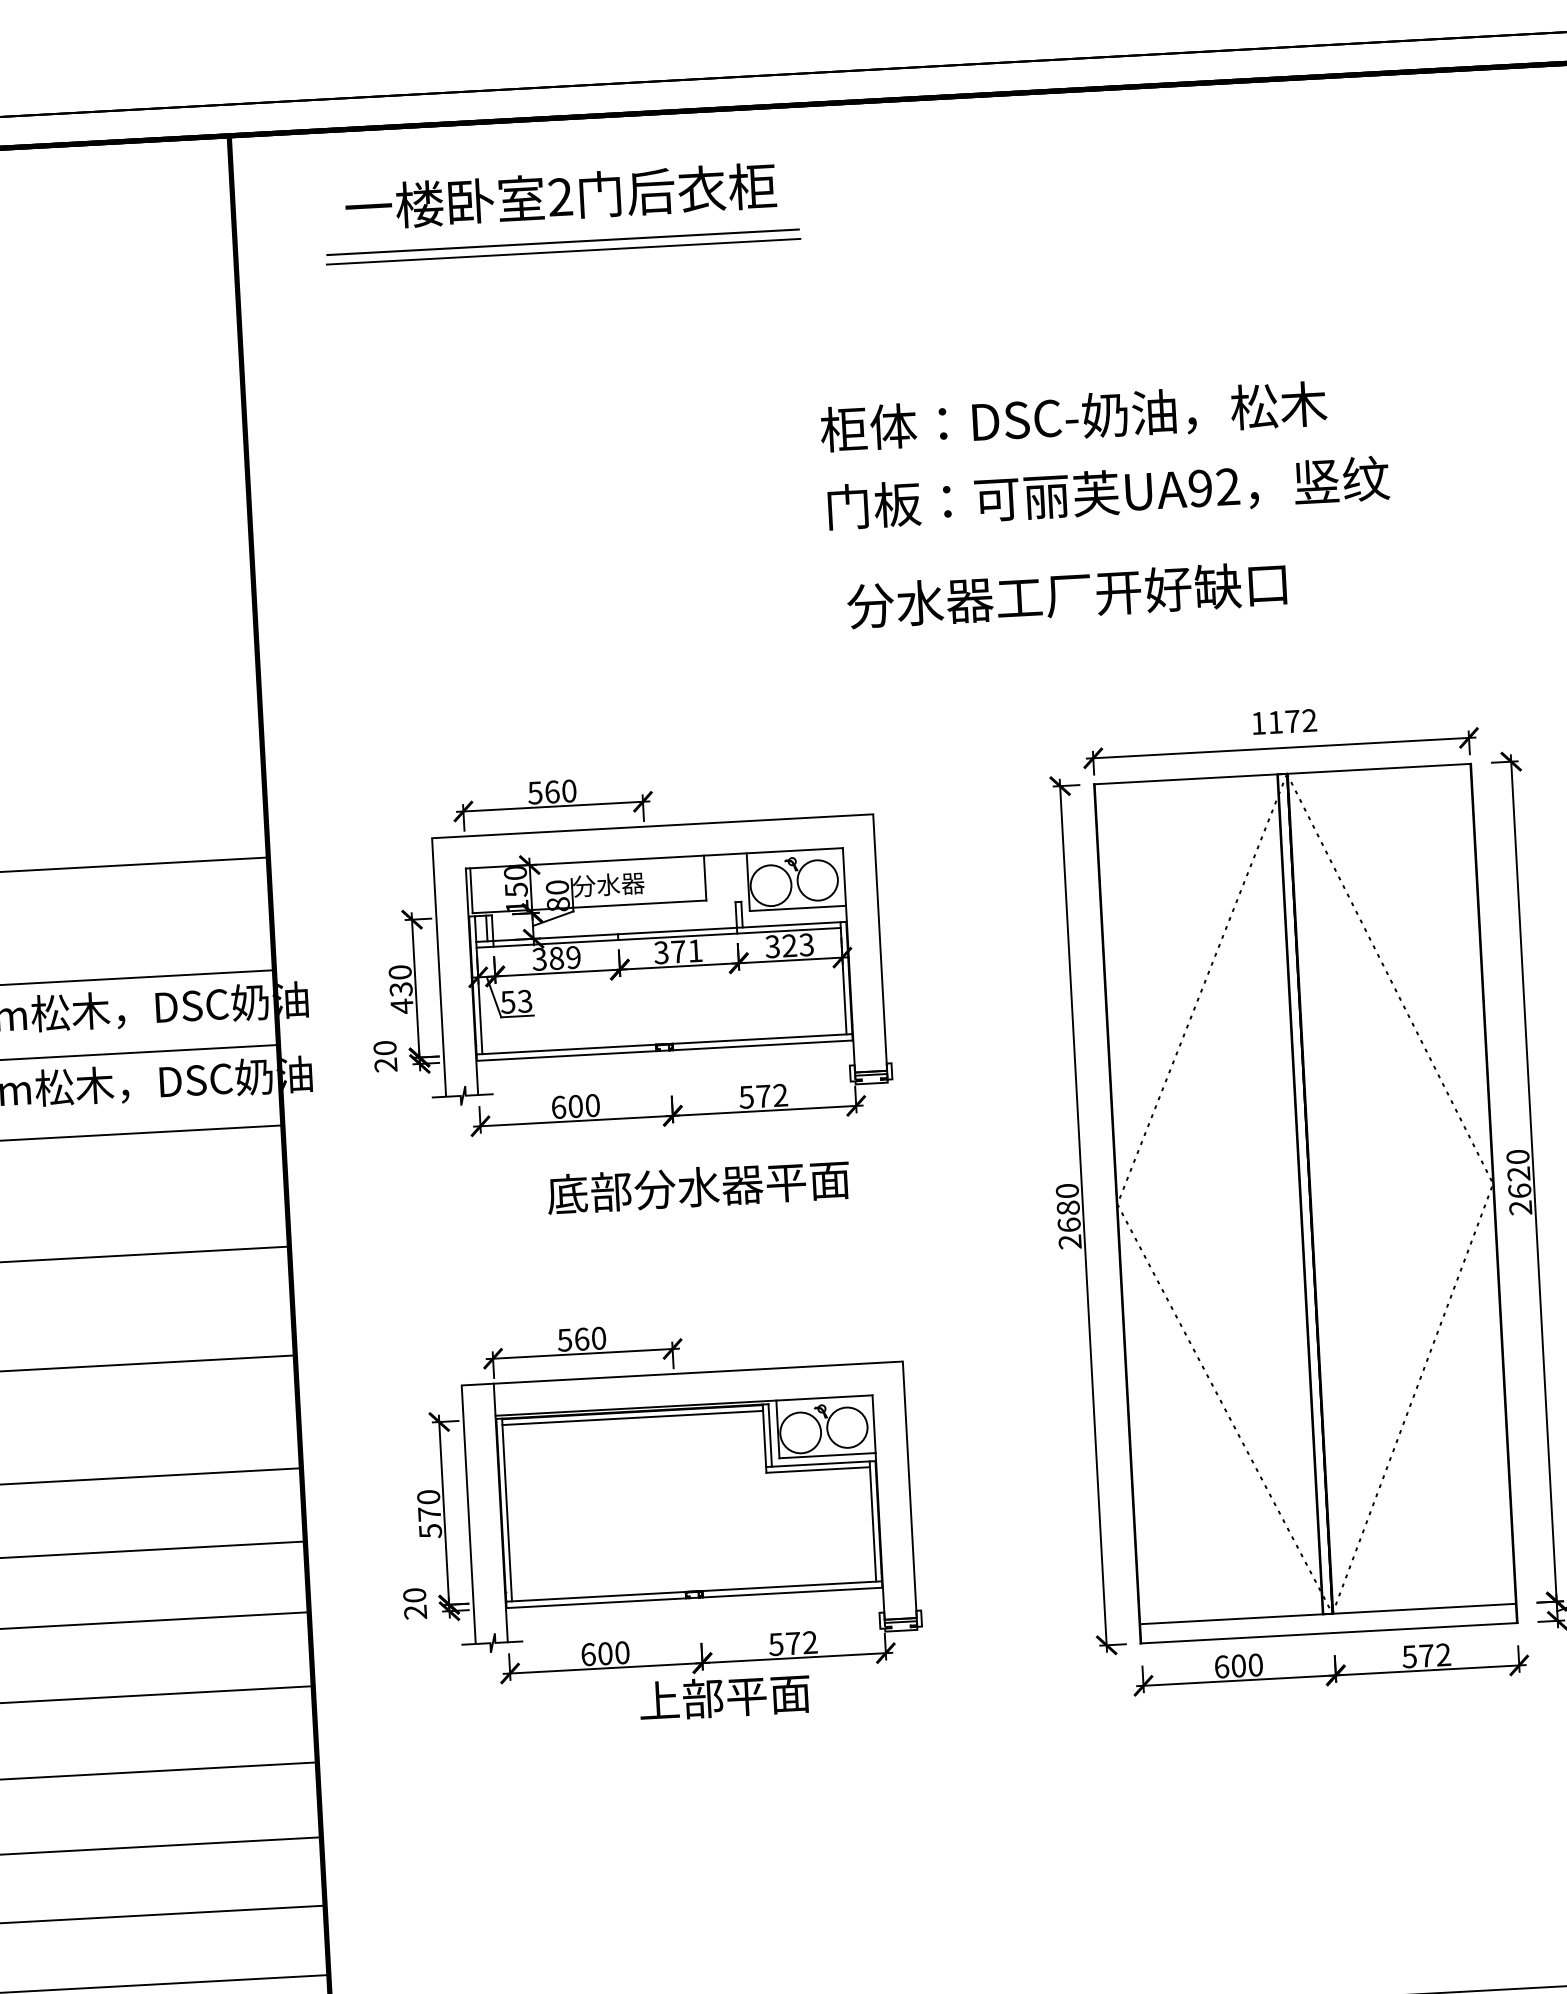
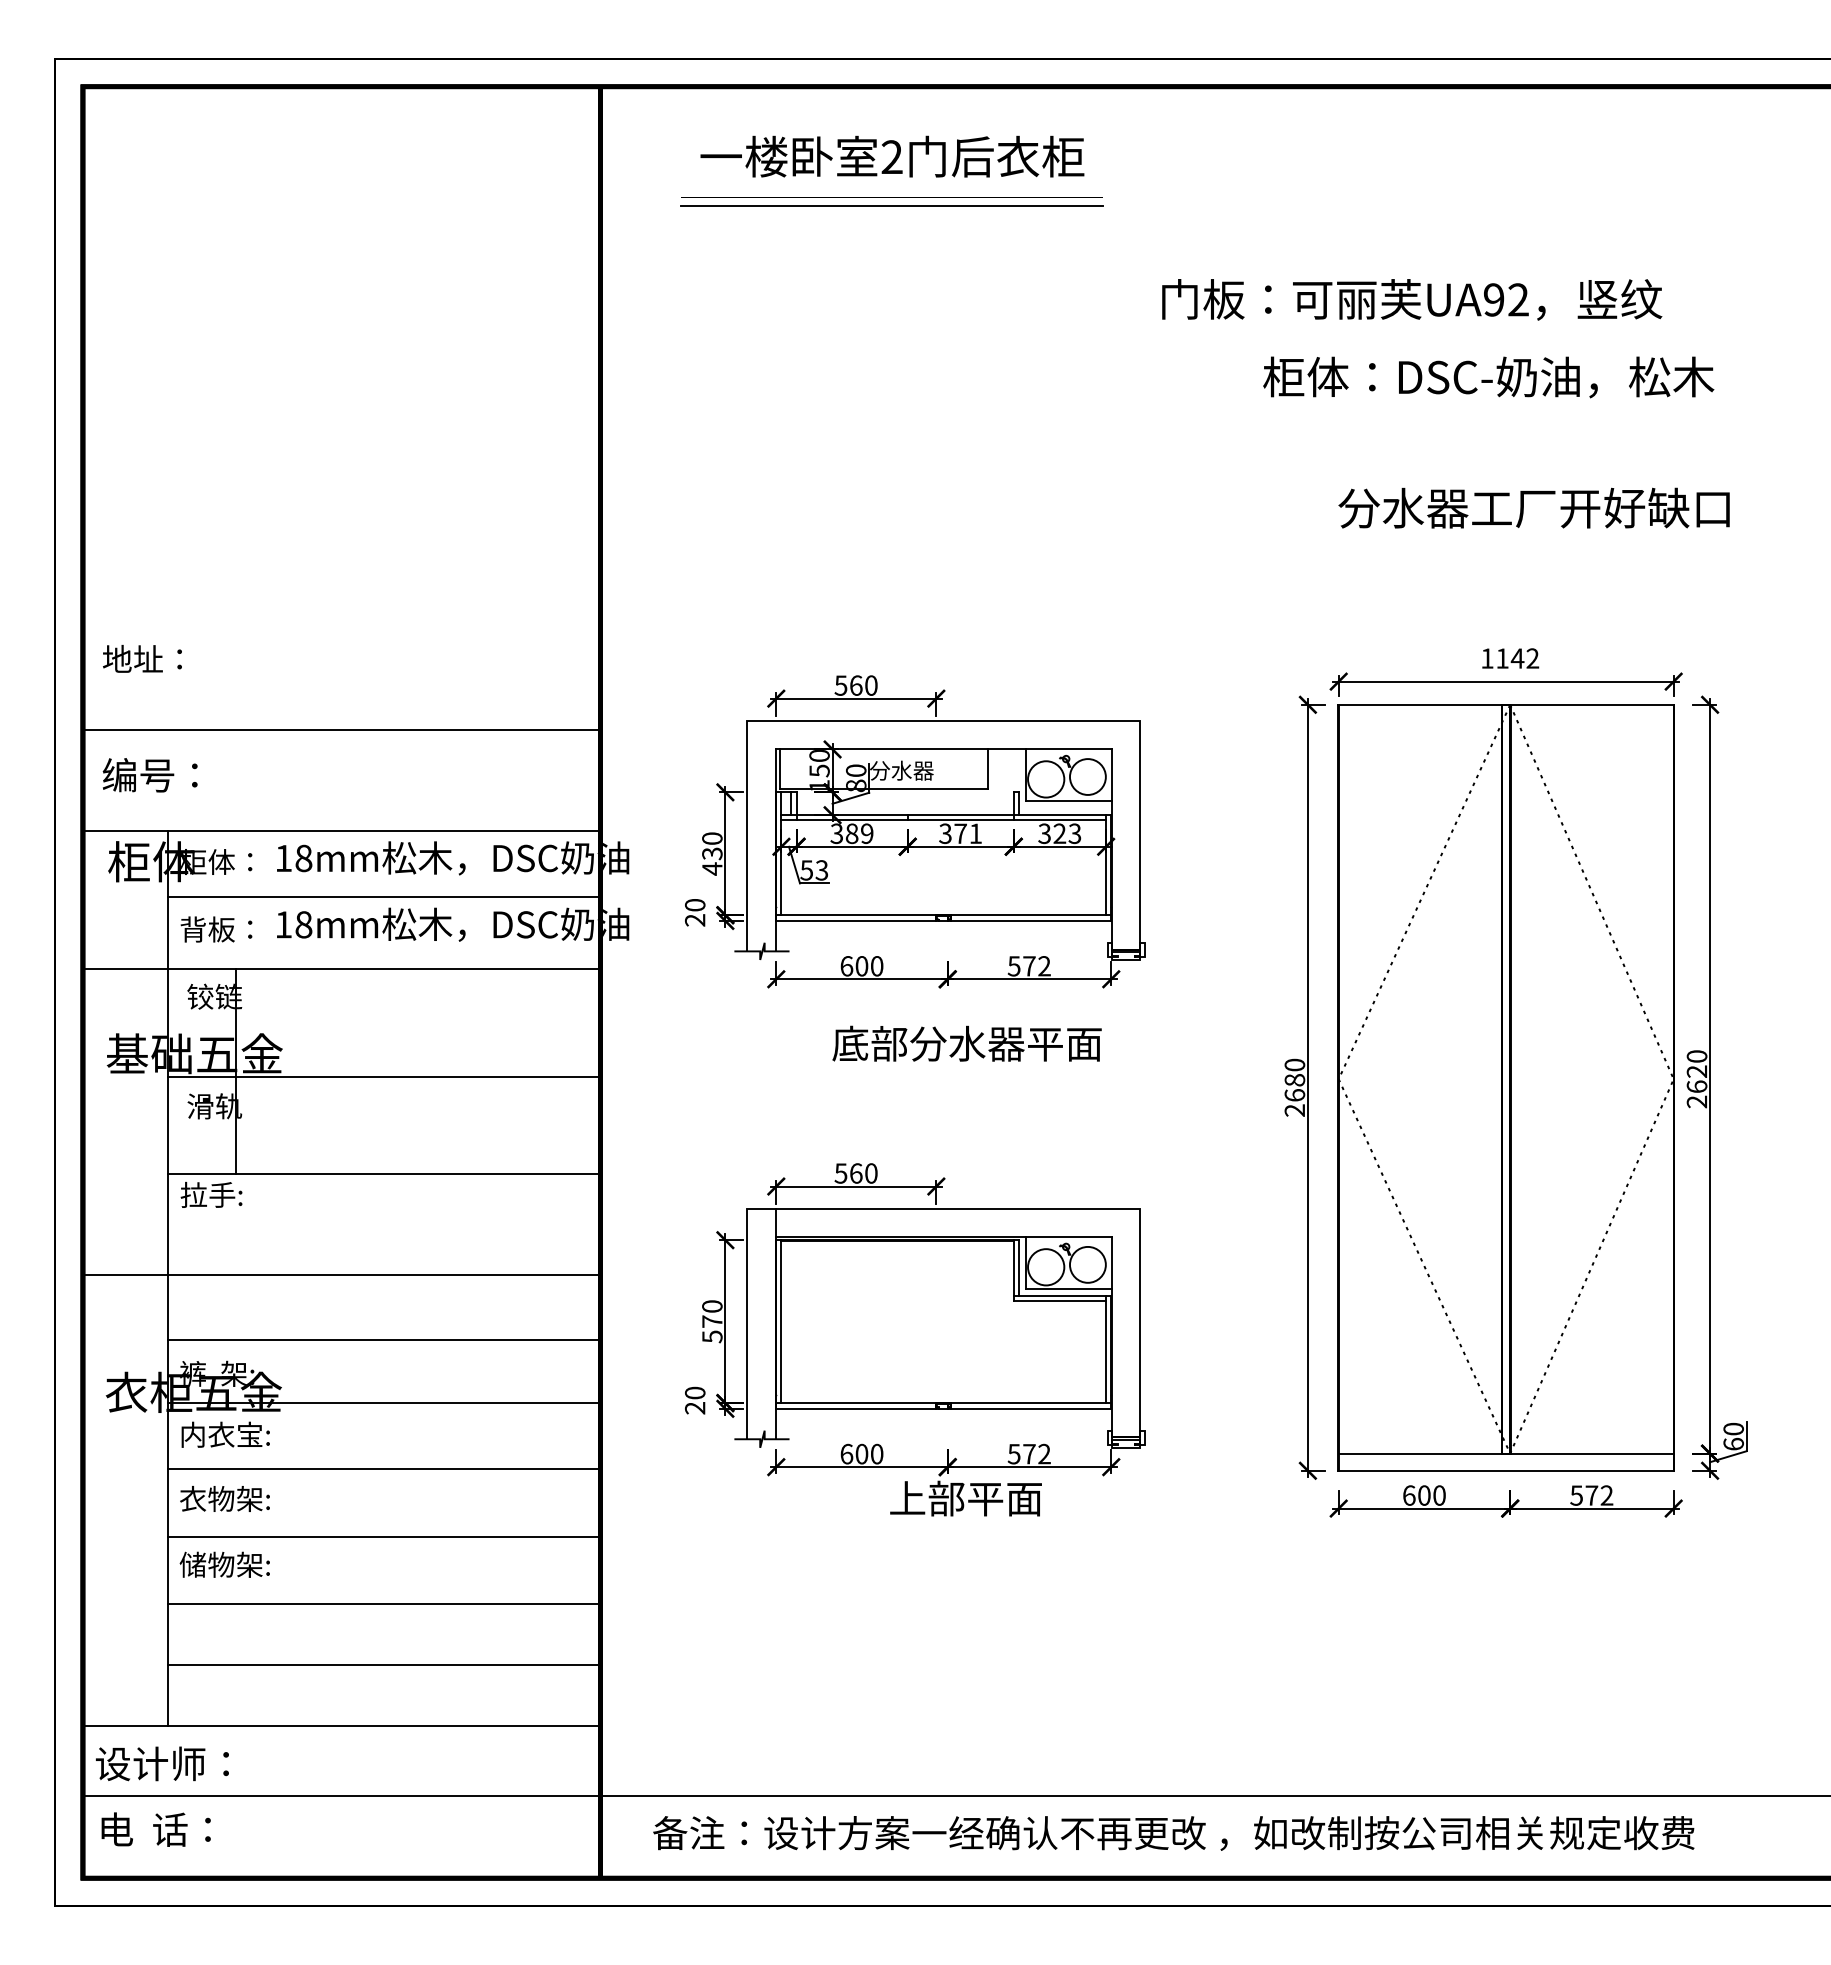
text: (1073, 417) -> (1488, 377), moved
text: (1109, 492) -> (1412, 299), moved
text: (1066, 594) -> (1533, 507), moved
text: (1292, 721) -> (1517, 658), 1172 -> 1142
line: (632, 1417) -> (897, 1245), removed

